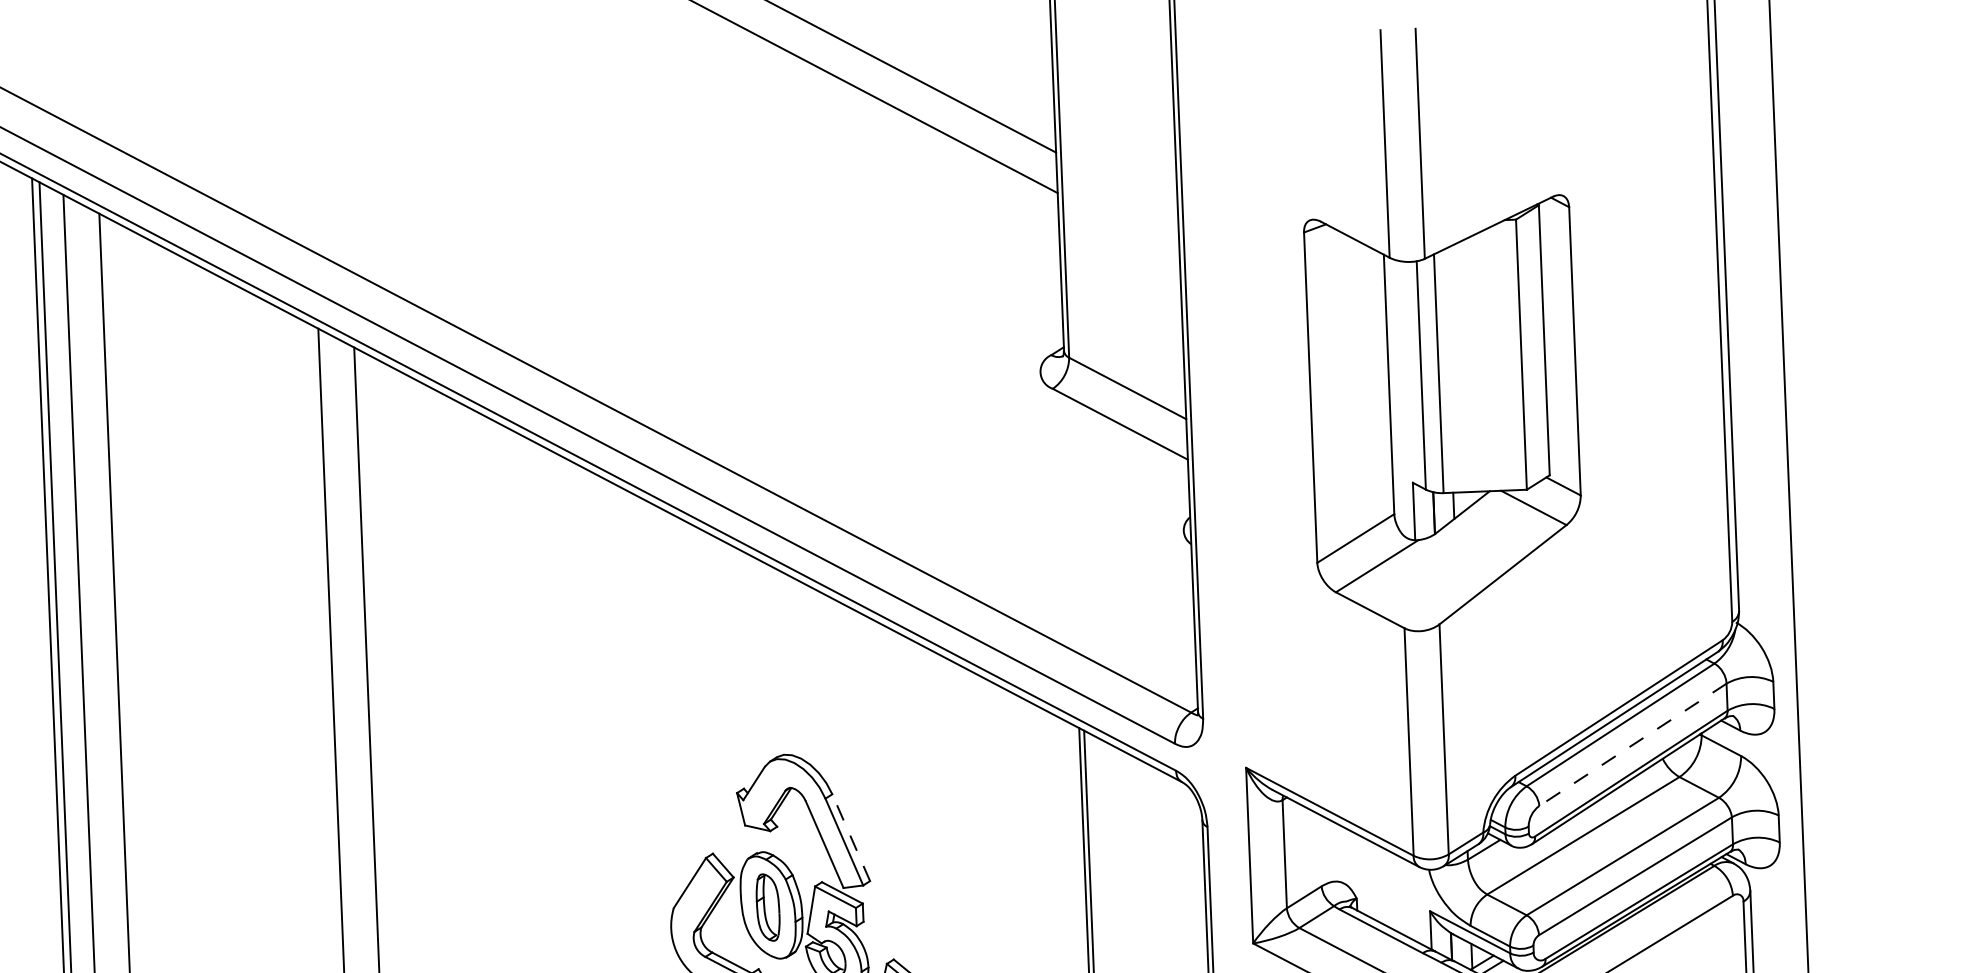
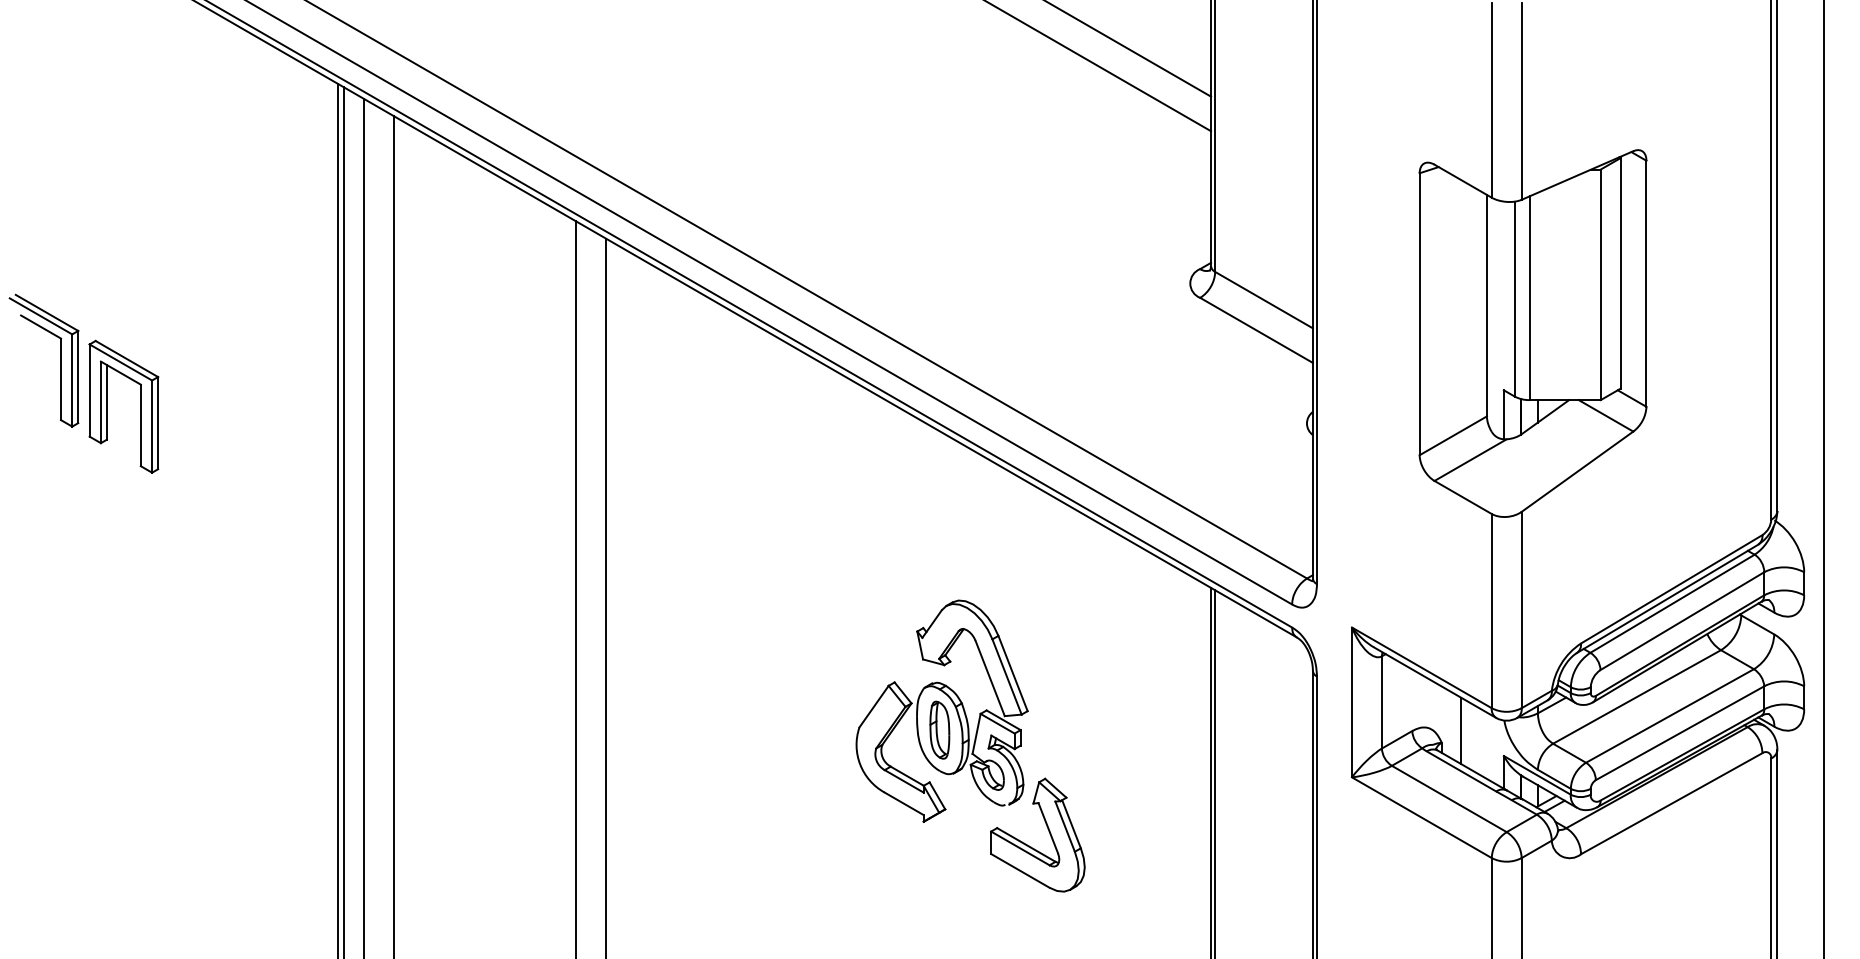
line: (1631, 745) -> (1681, 621), dashed -> solid
line: (850, 837) -> (1012, 673), dashed -> solid
line: (1379, 883) -> (1461, 730), added

